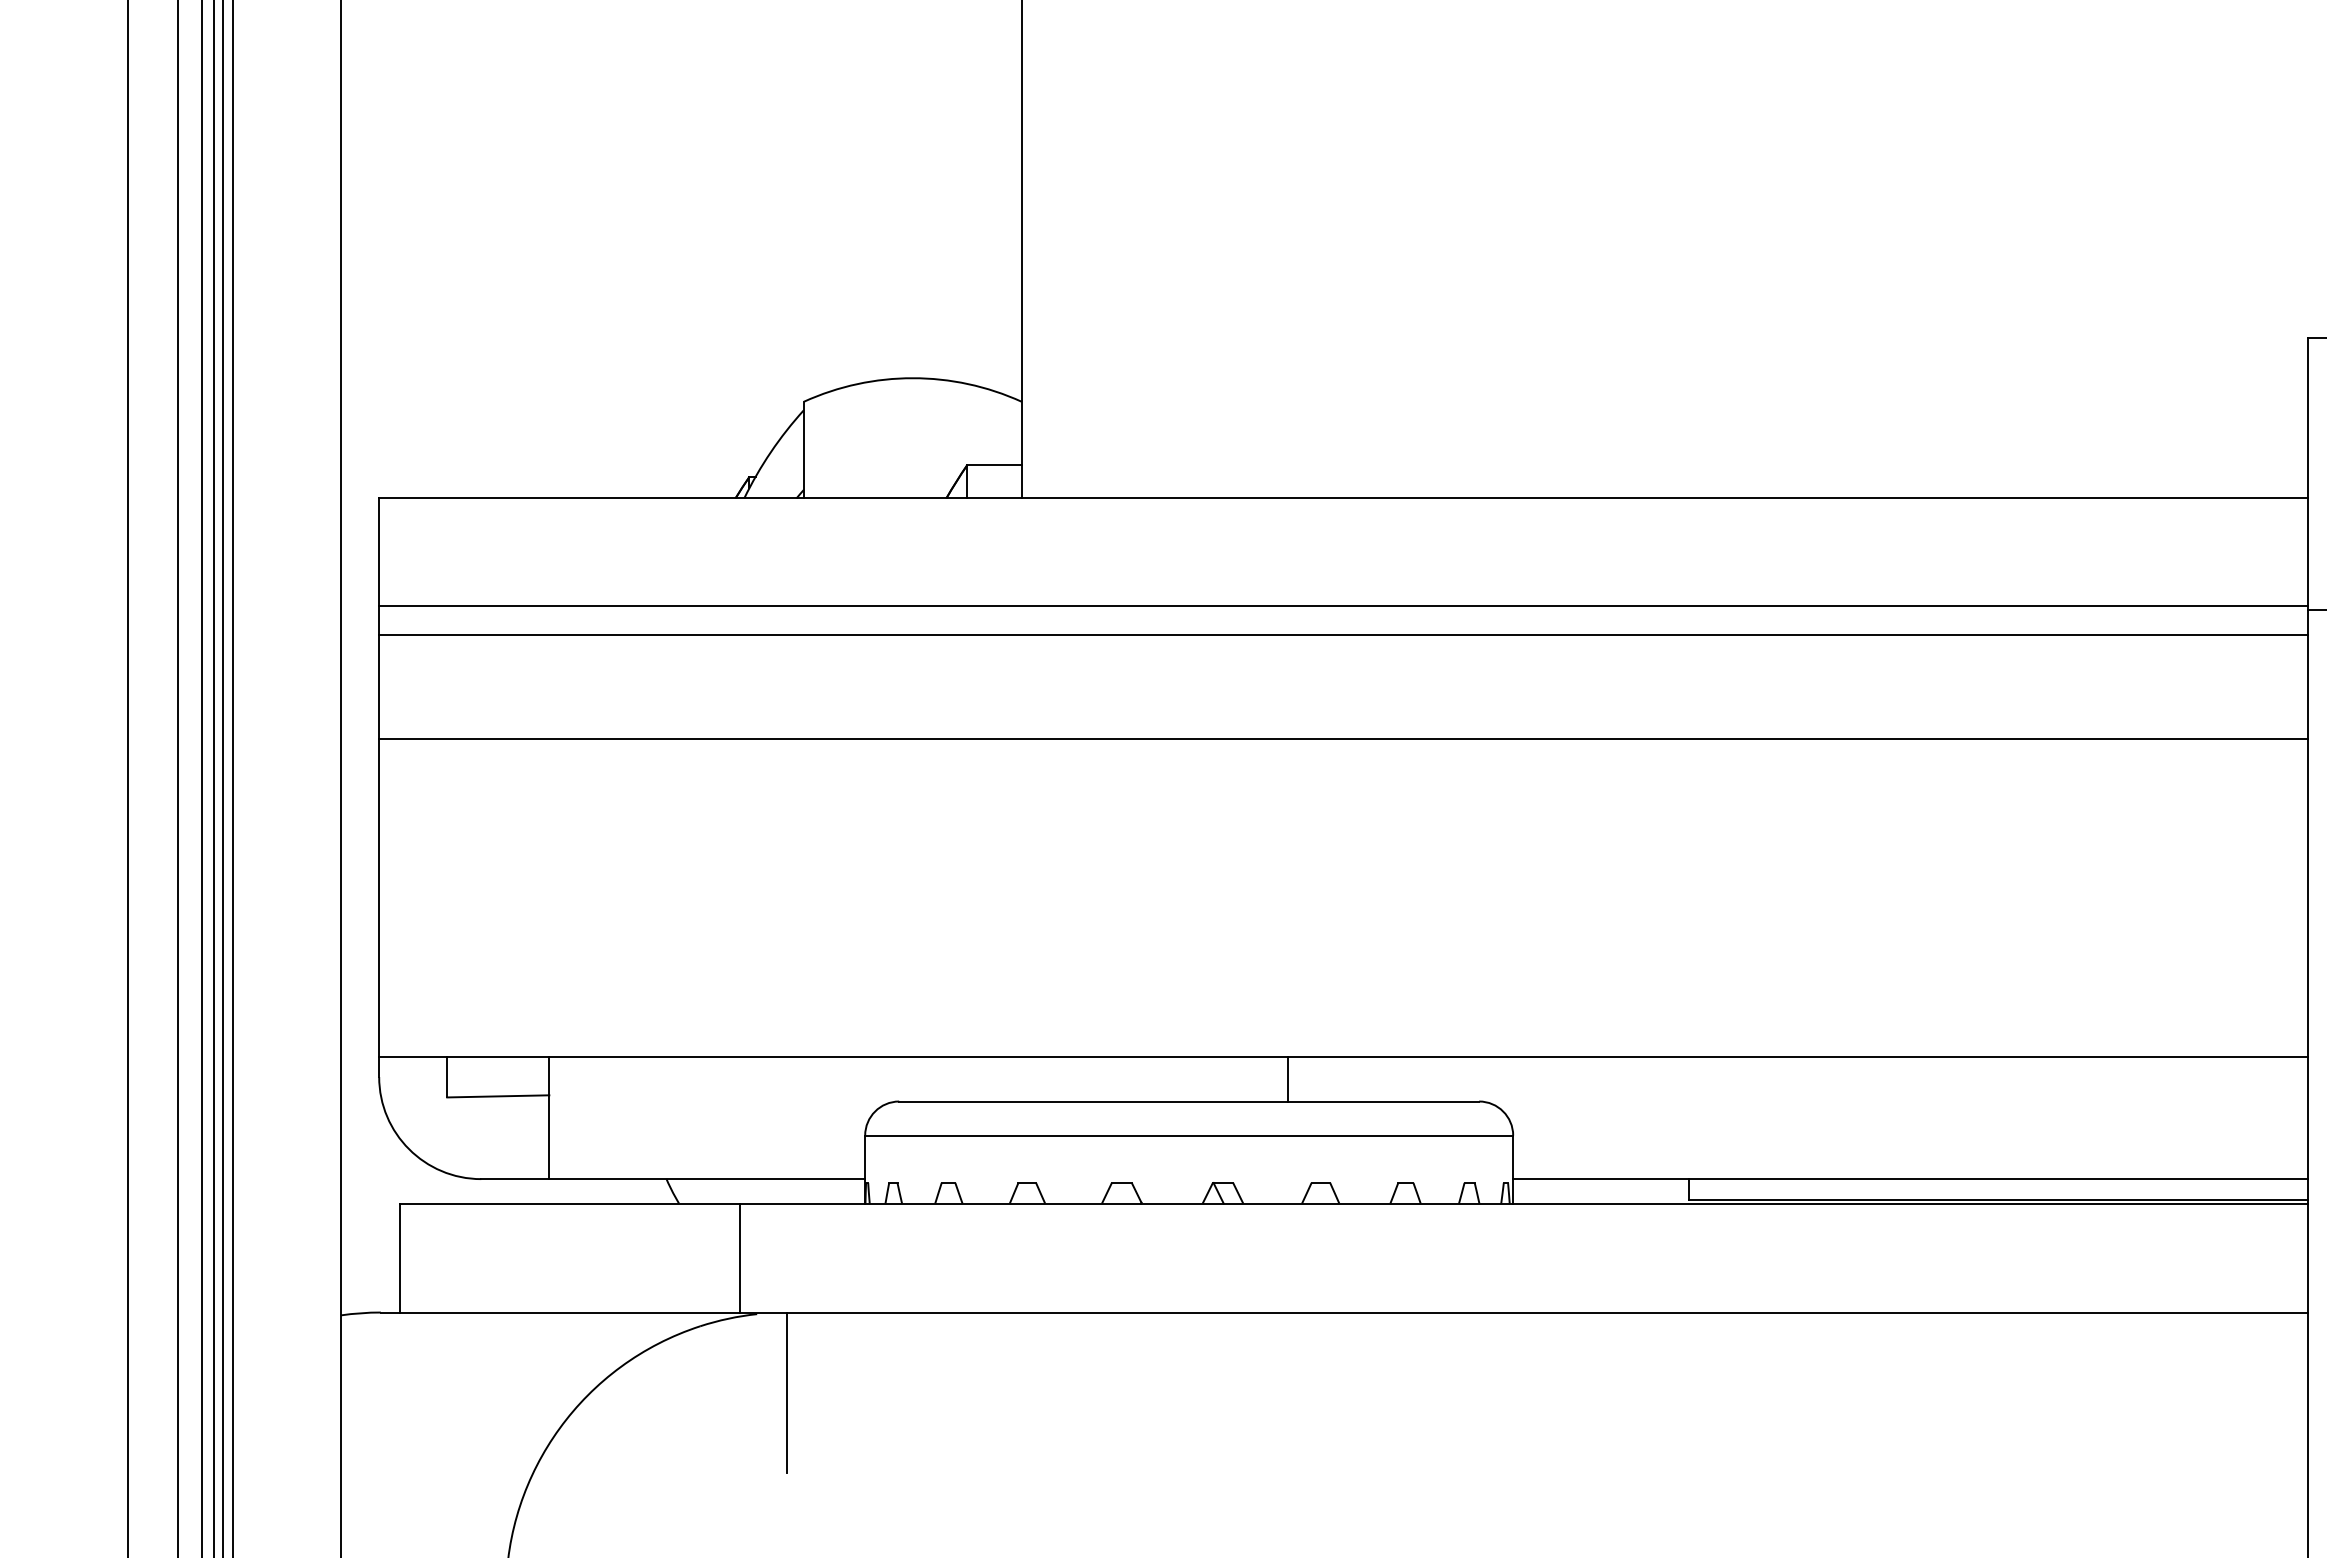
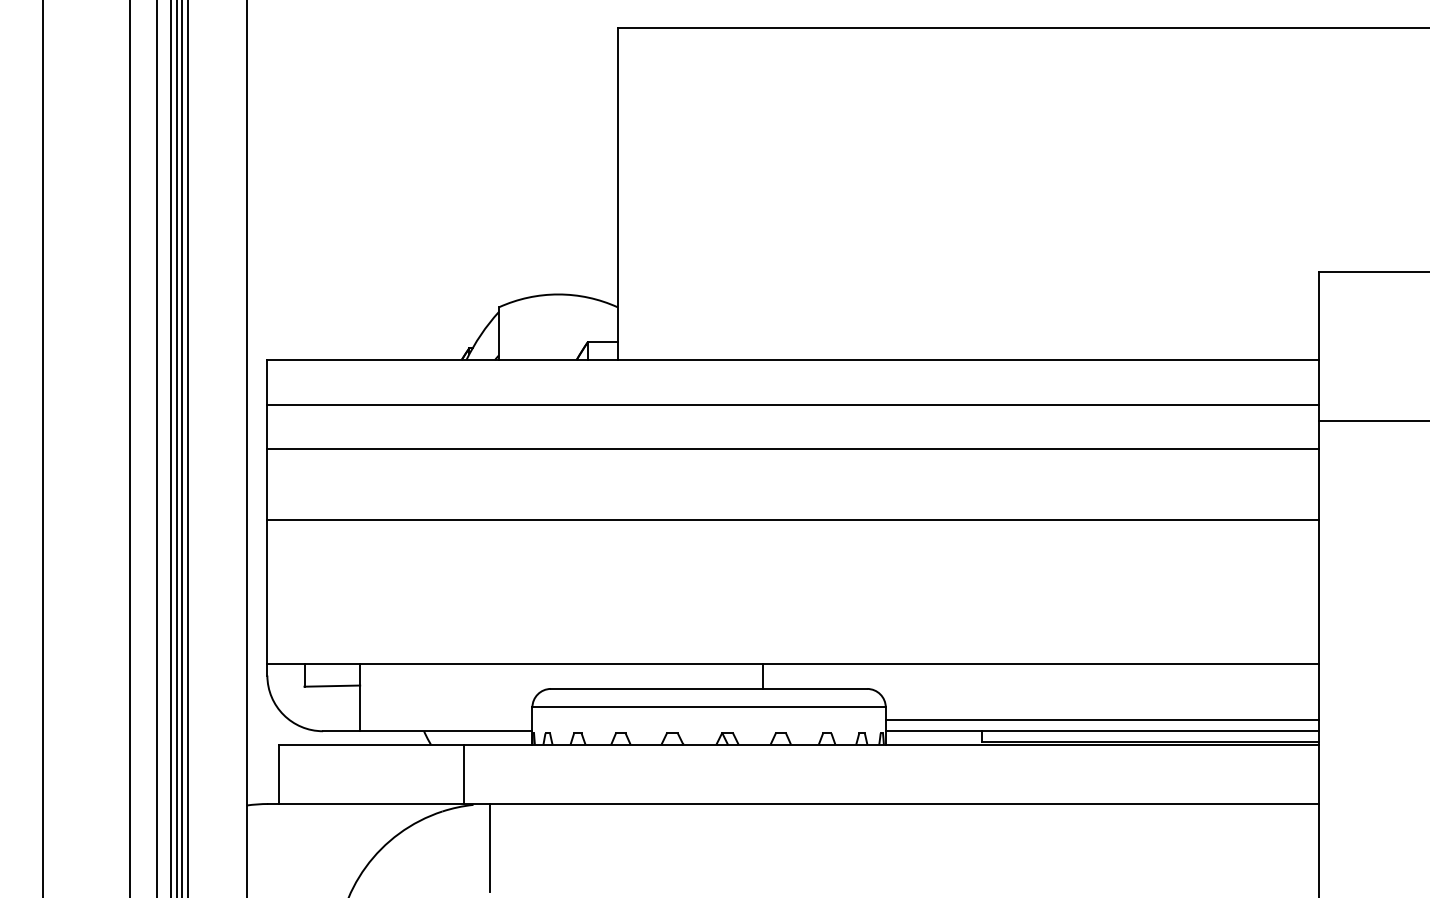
line: (1343, 605) -> (793, 448), moved
line: (1343, 634) -> (793, 404), moved
line: (1343, 739) -> (793, 520), moved
line: (1910, 1159) -> (1102, 720), added

